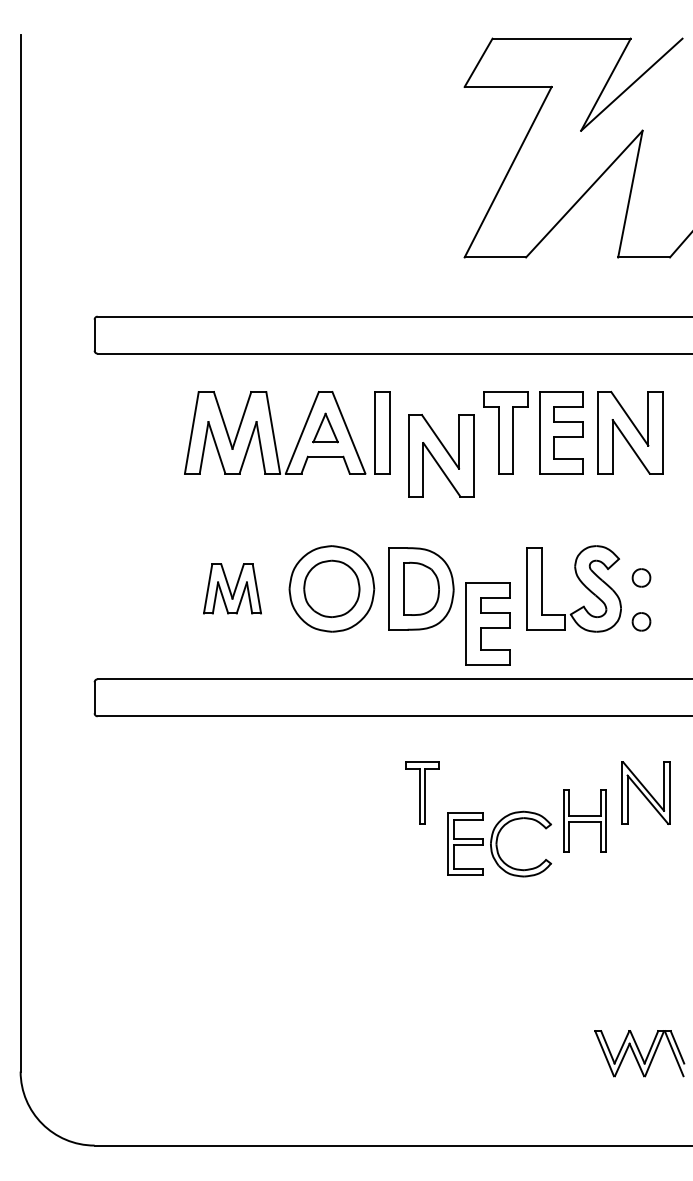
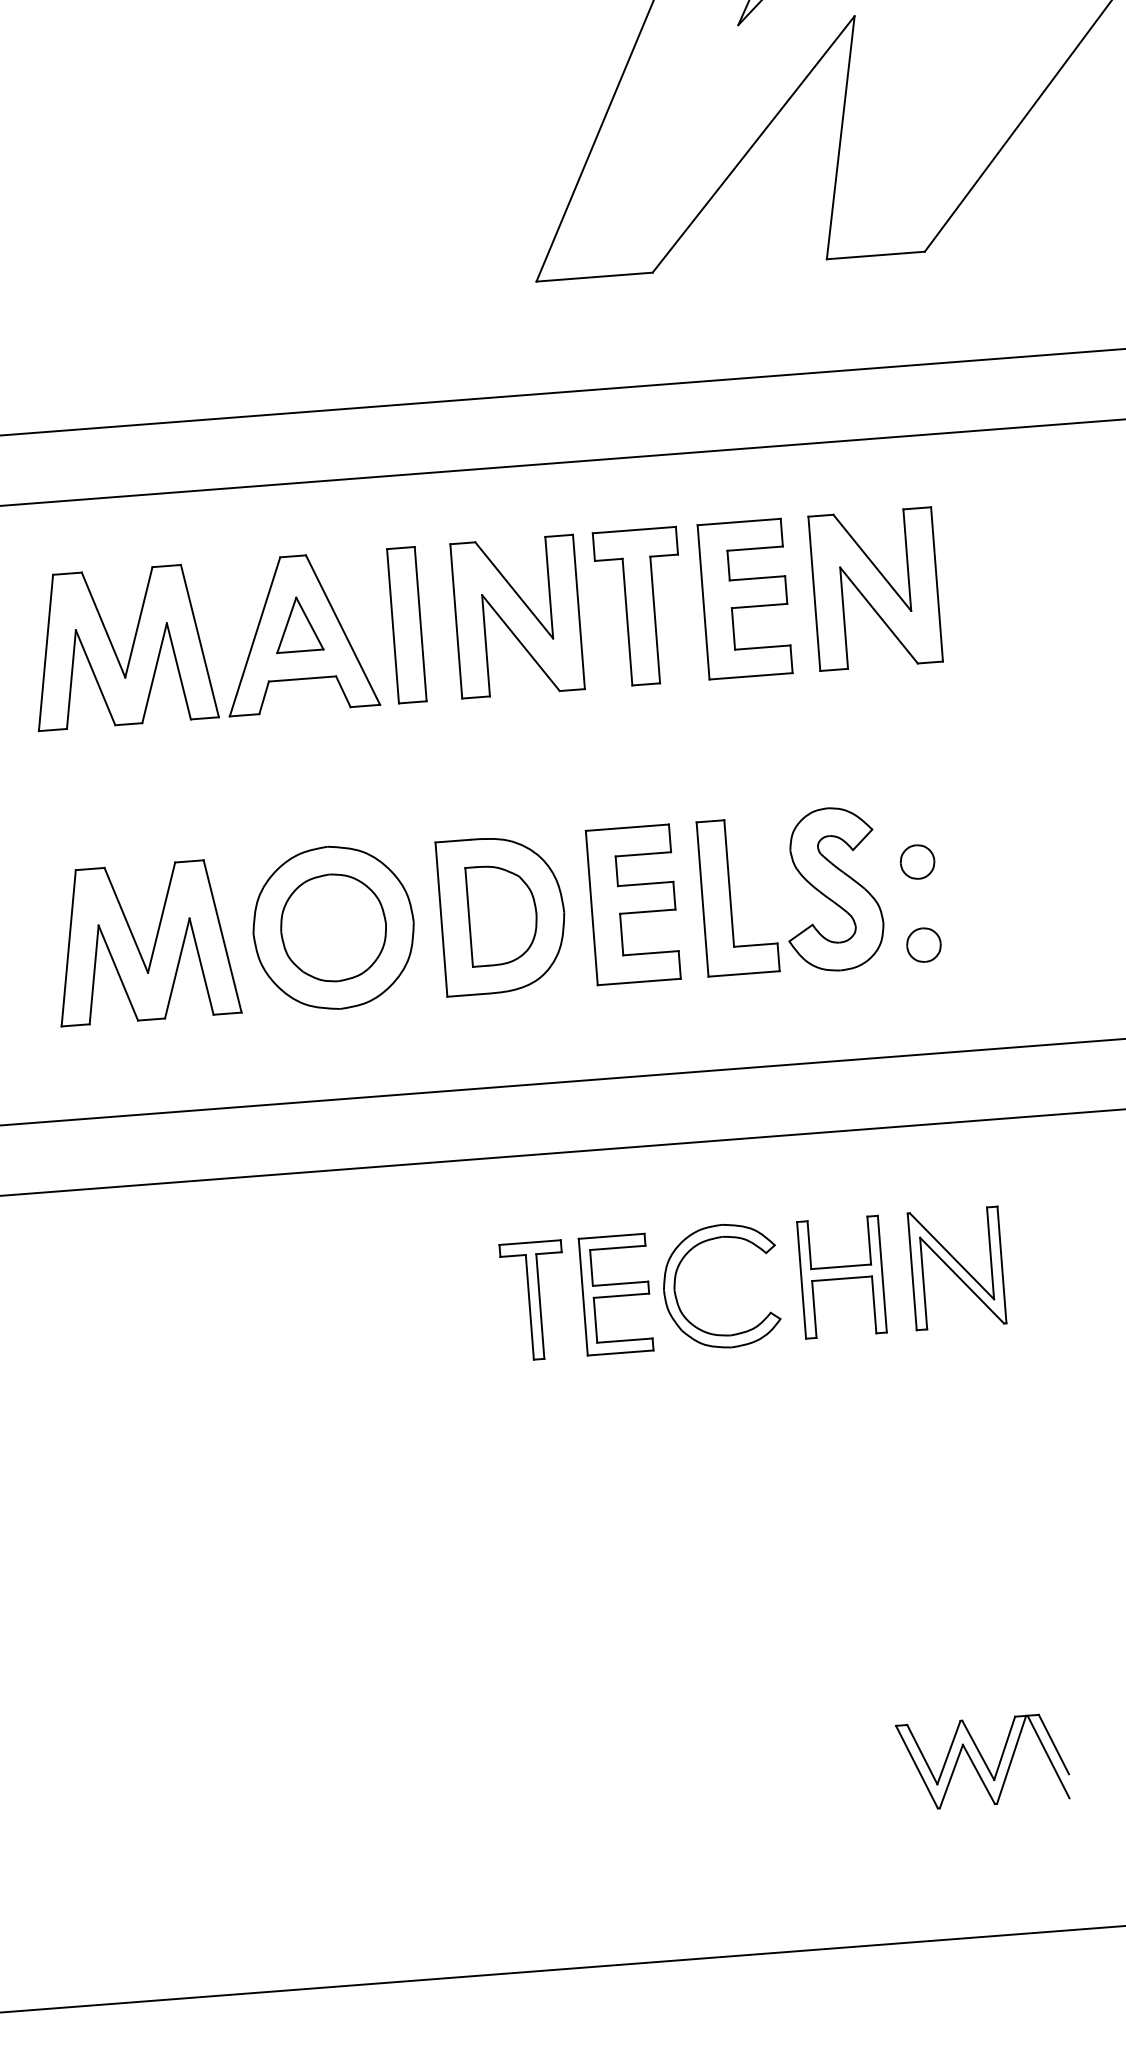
part: (441, 455) -> (518, 616), moved
part: (232, 588) -> (145, 941), size x1.67
part: (487, 623) -> (631, 904), moved
part: (584, 820) -> (840, 1276), moved
part: (499, 843) -> (680, 1288), moved

